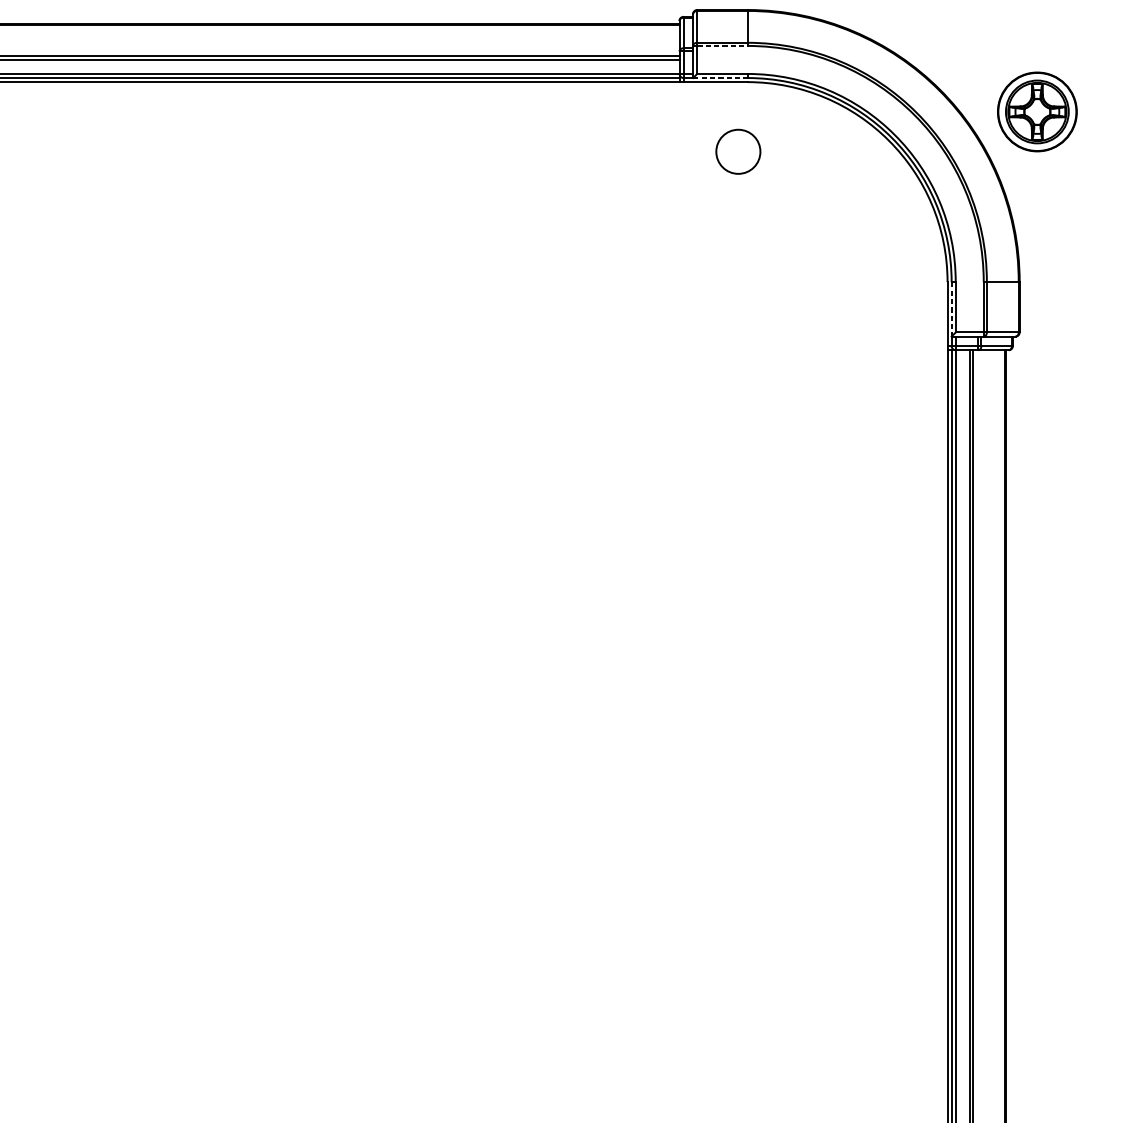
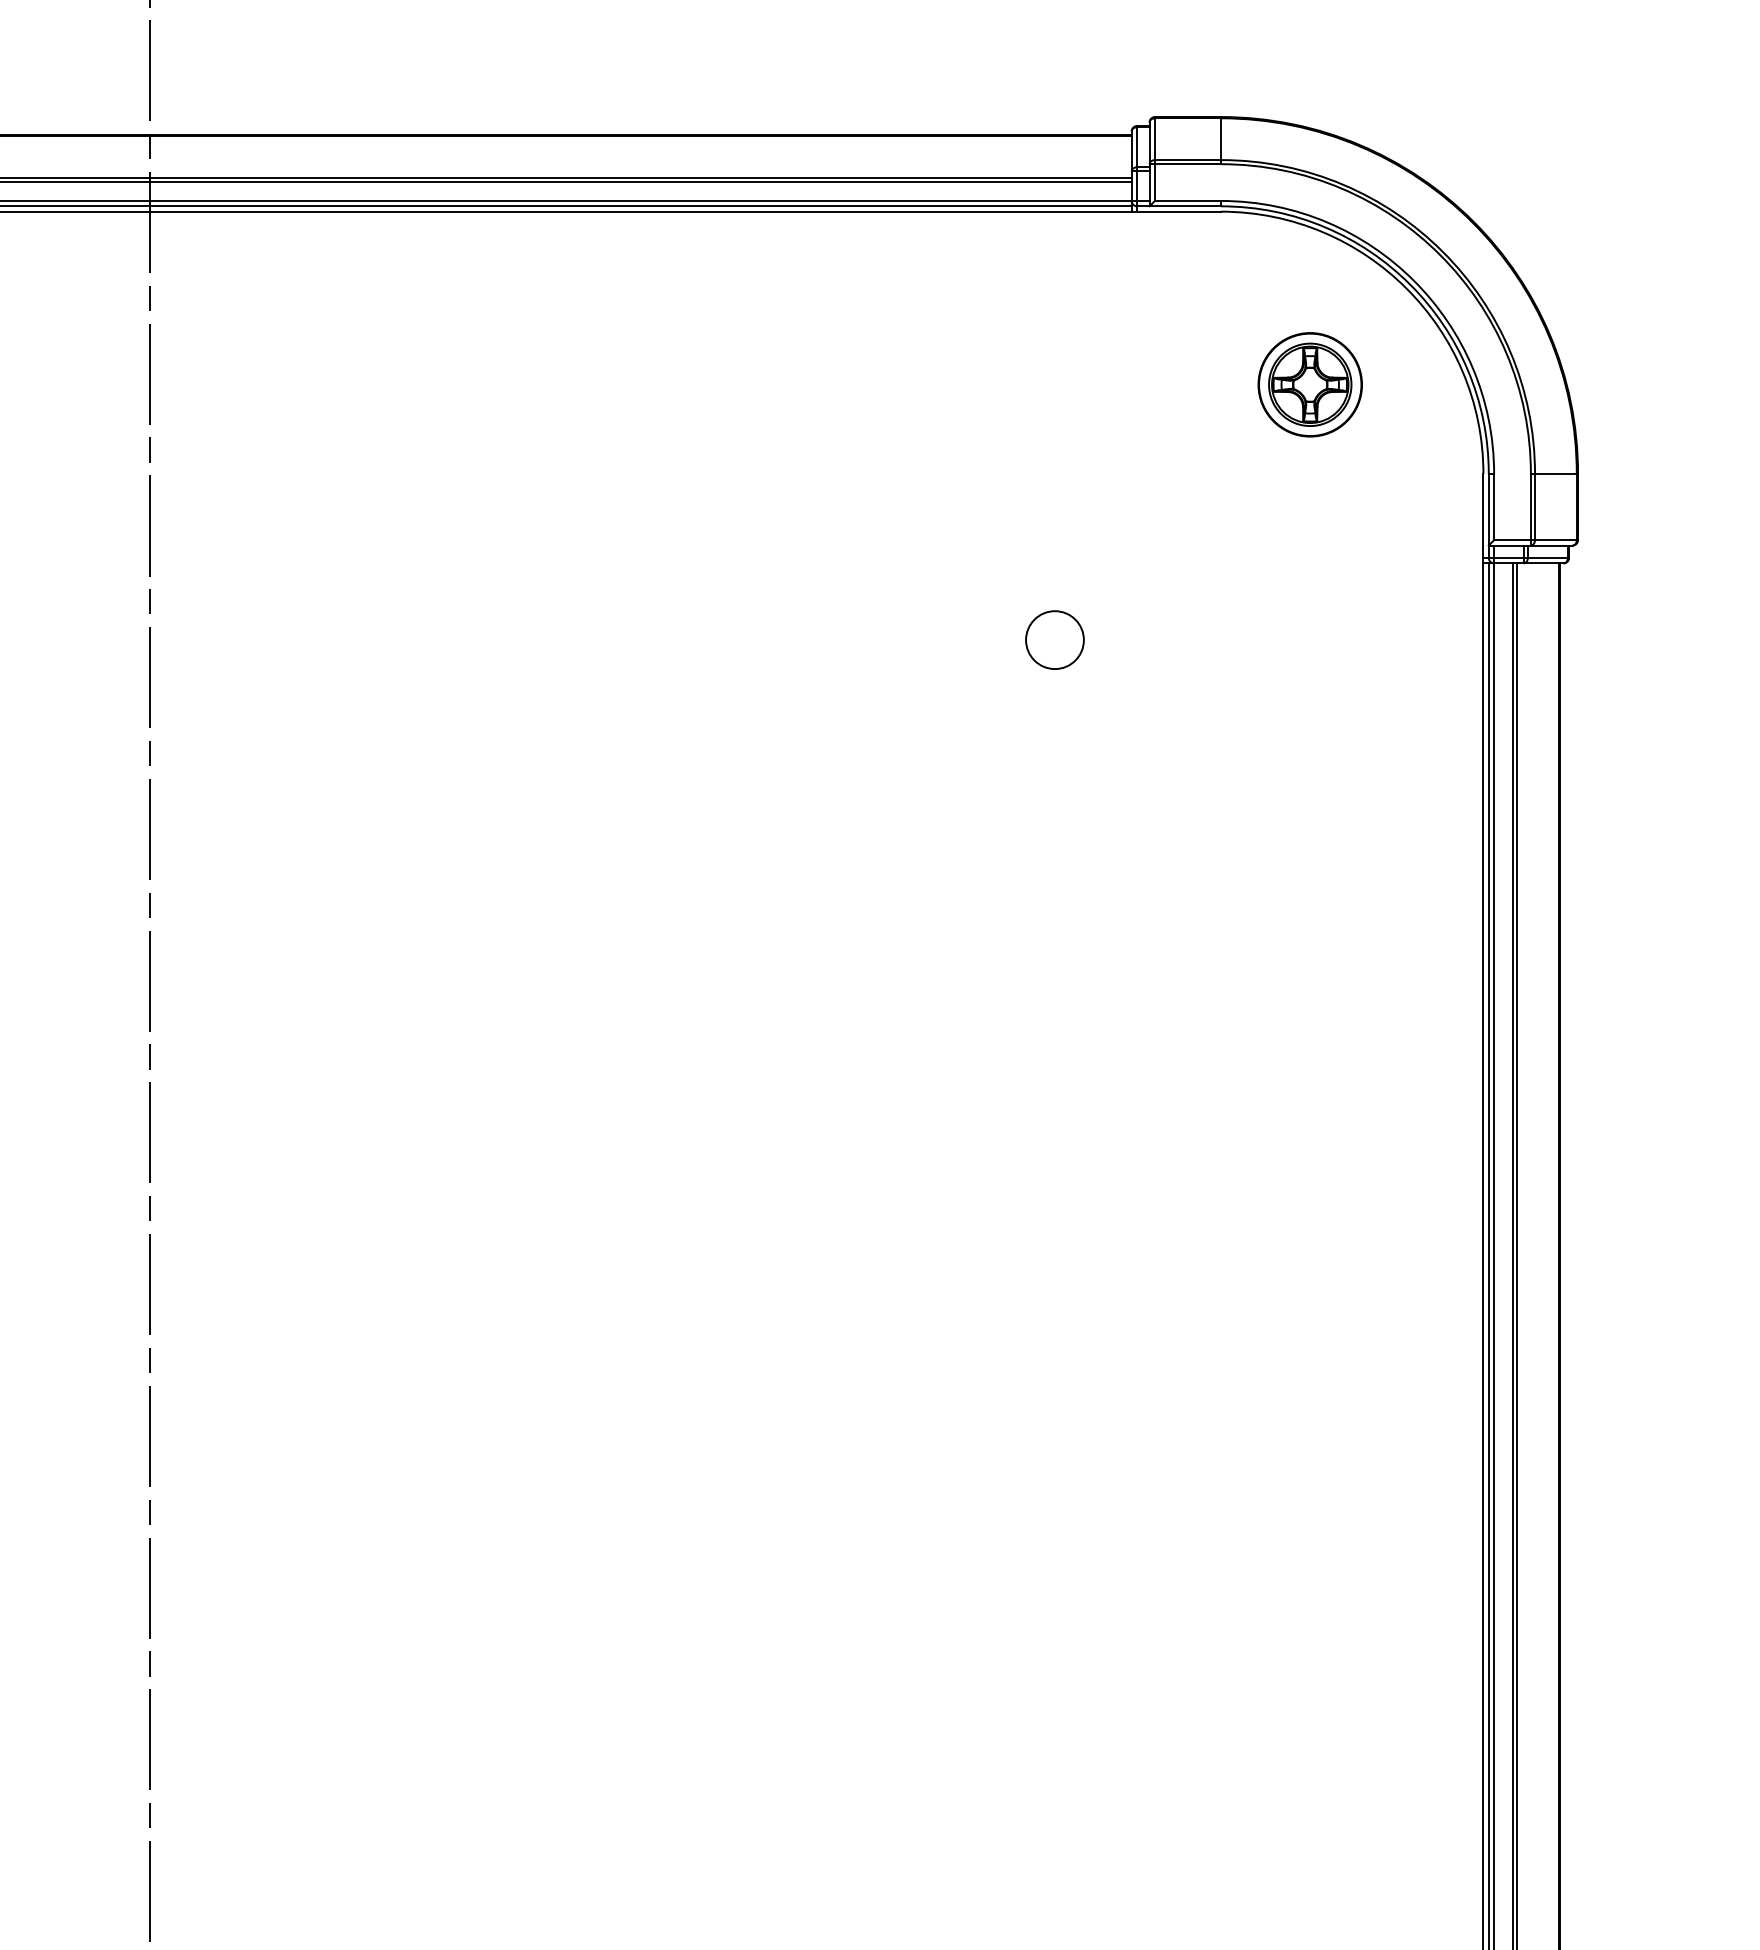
line: (722, 46) -> (1188, 164), dashed -> solid
line: (720, 78) -> (1185, 206), dashed -> solid
part: (1036, 111) -> (1309, 384), moved
circle: (738, 151) -> (1054, 639), moved
line: (951, 309) -> (1488, 509), dashed -> solid

